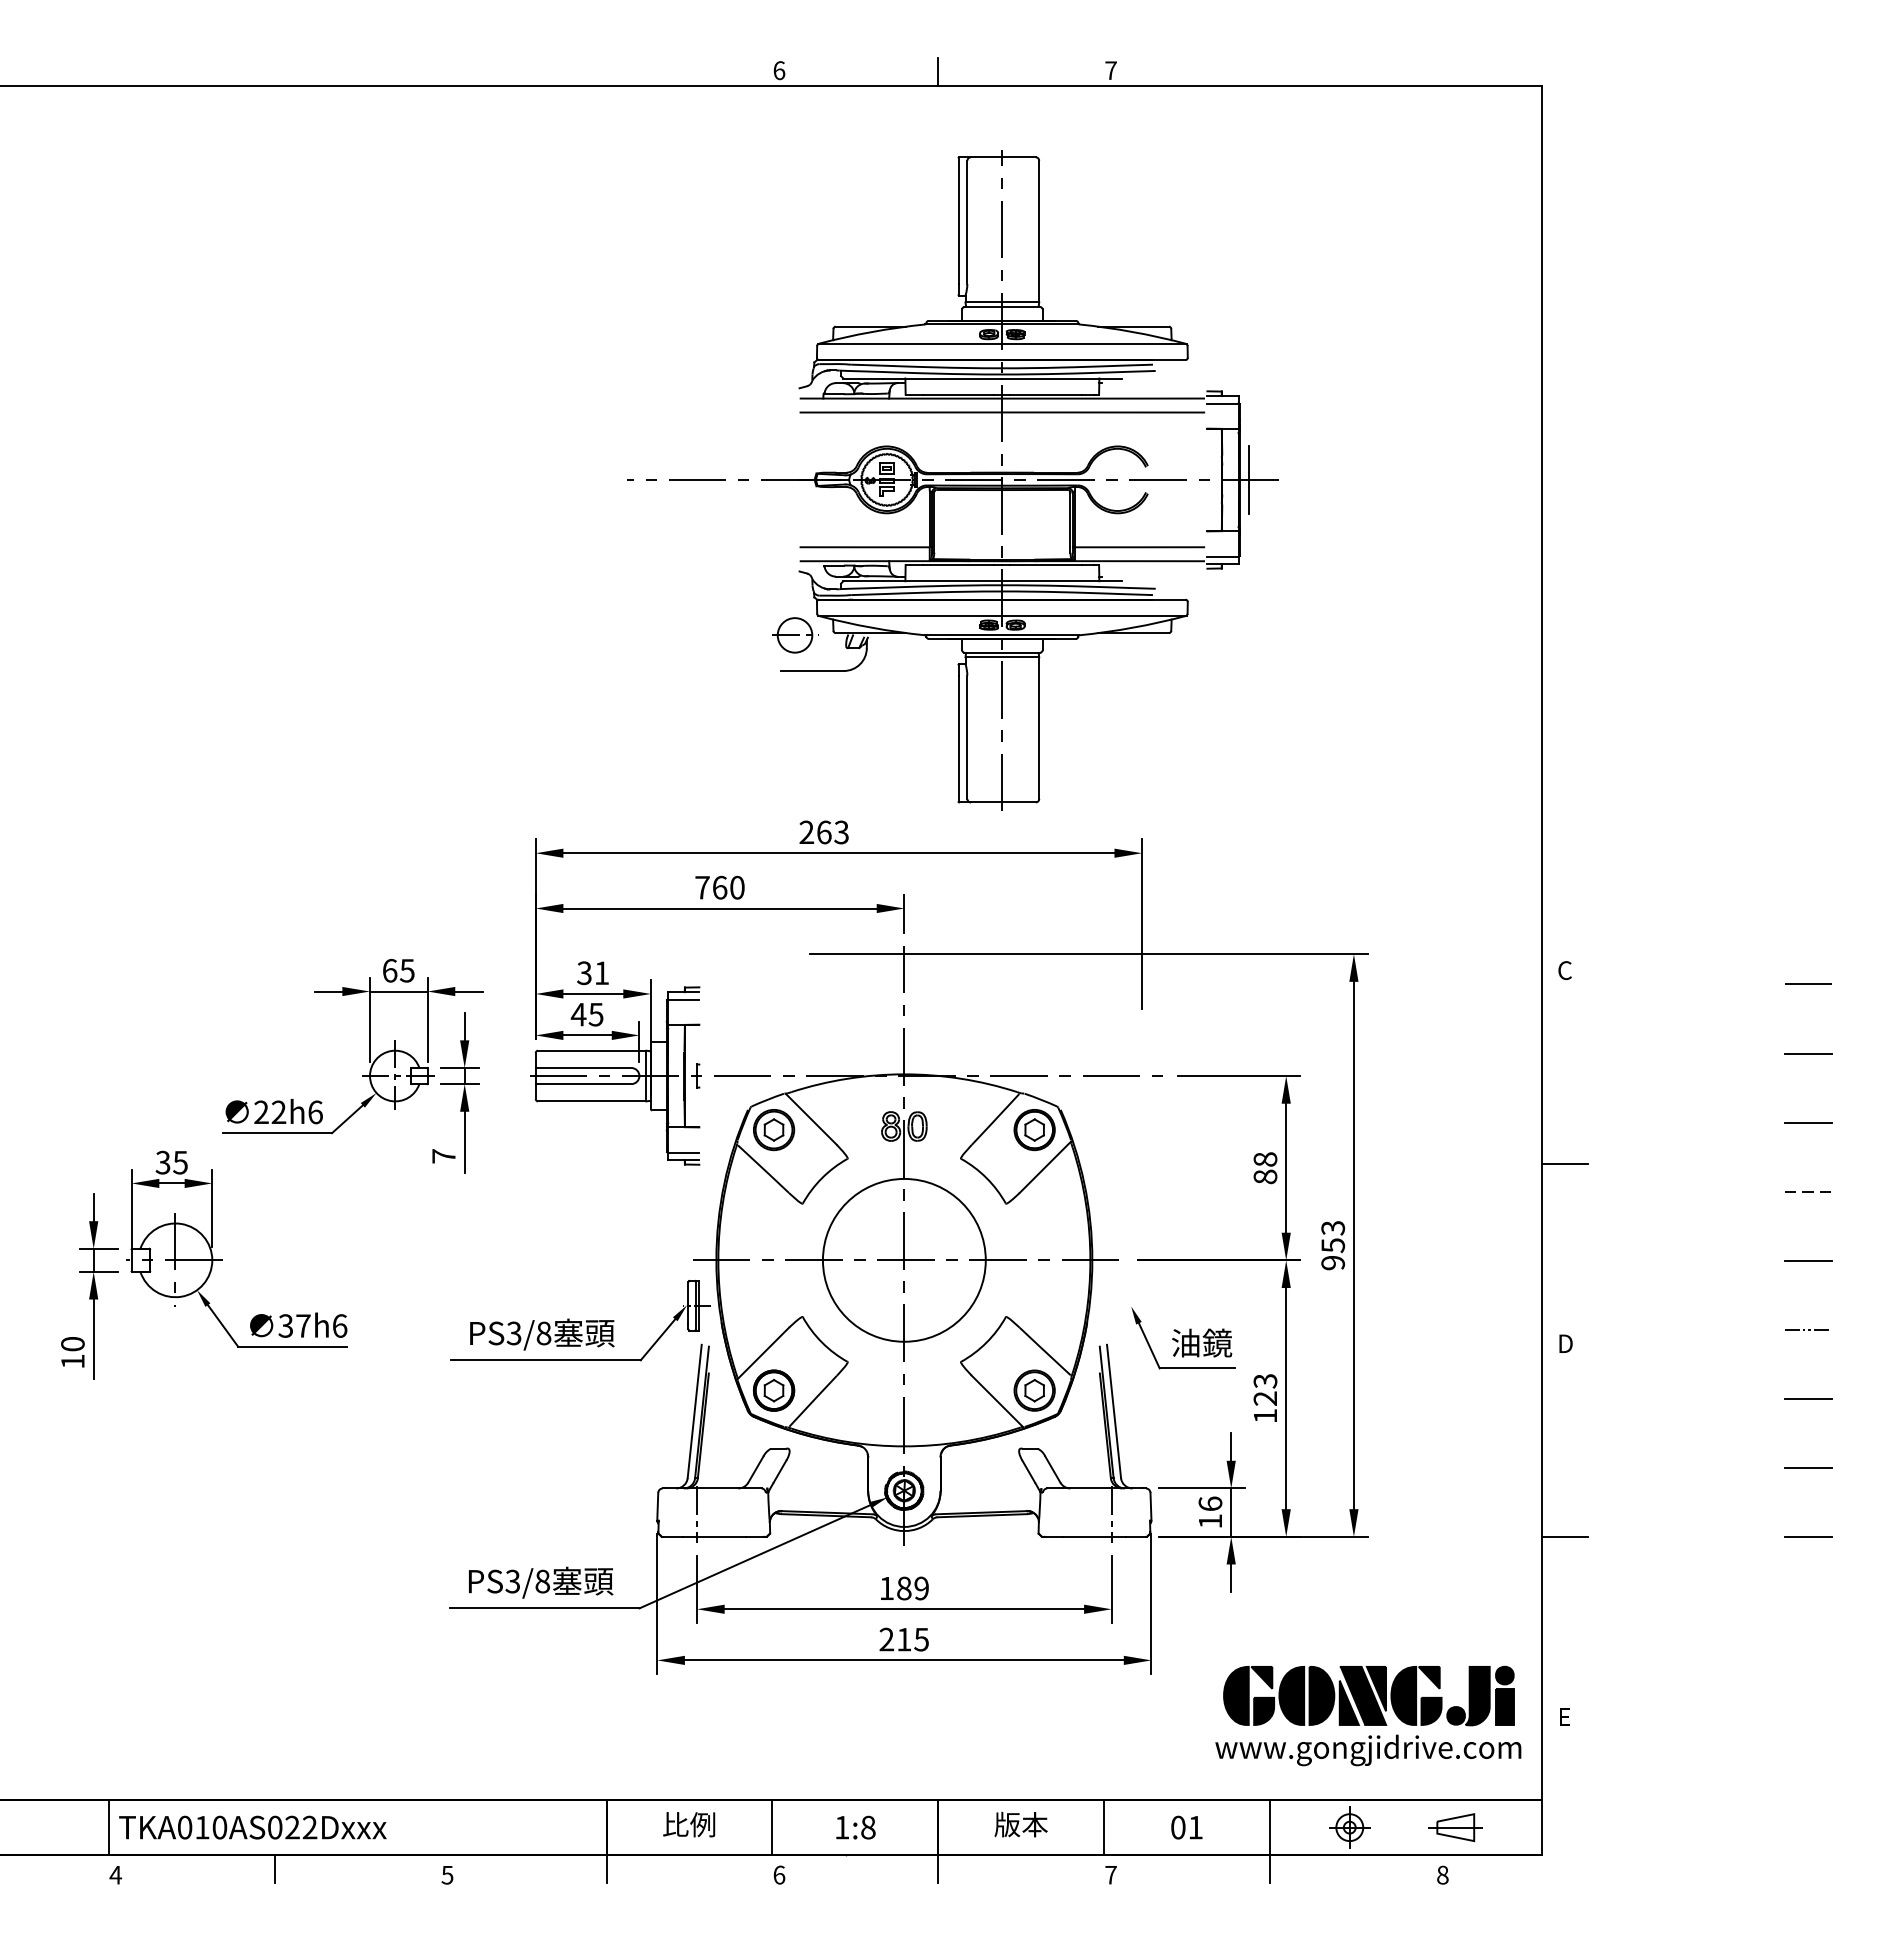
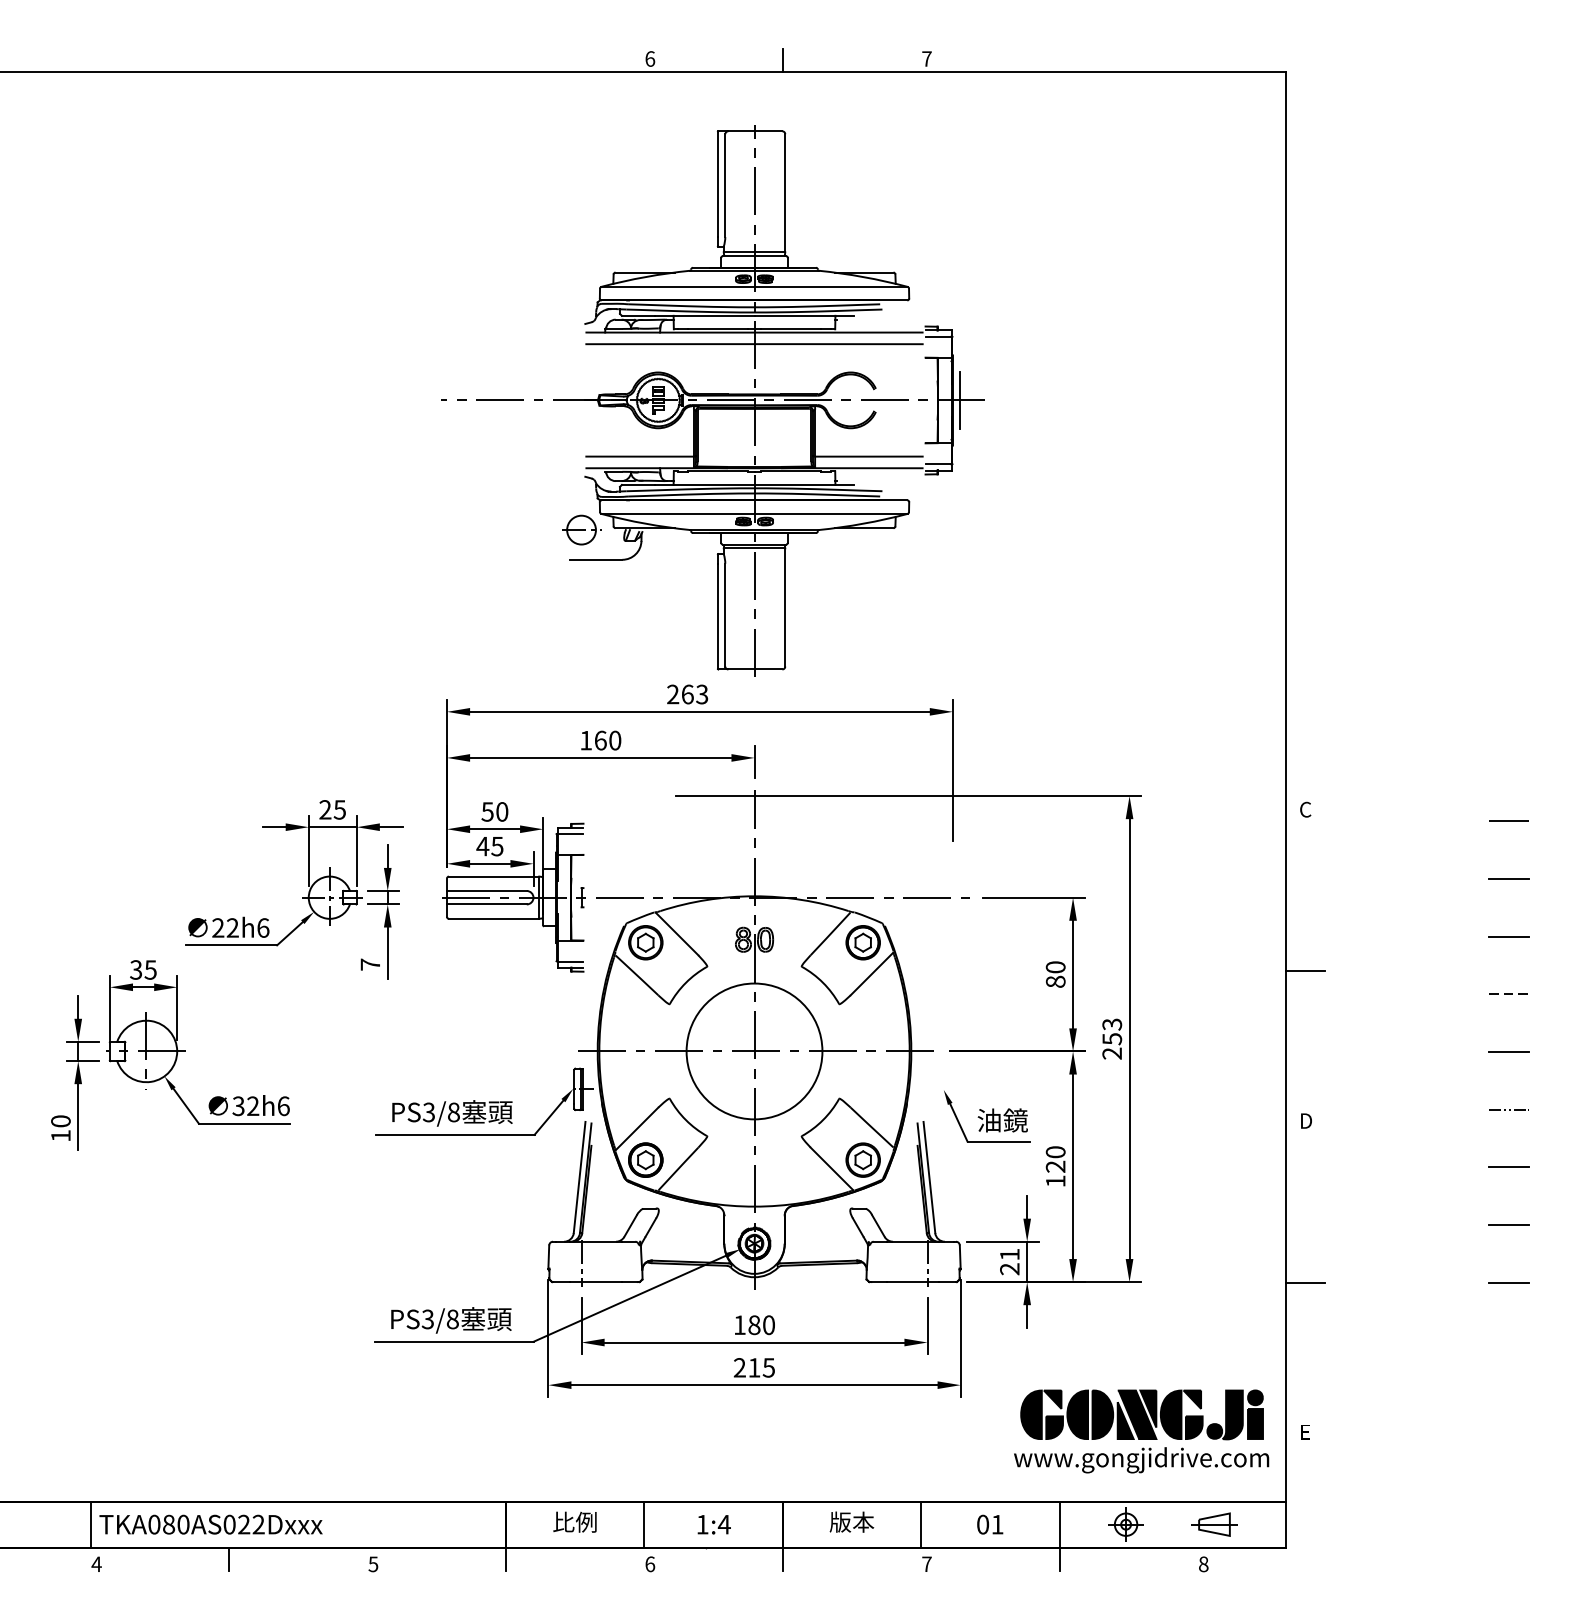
part: (952, 480) -> (712, 400), moved
text: (702, 887) -> (586, 740), 760 -> 160
text: (389, 970) -> (325, 809), 65 -> 25
text: (593, 973) -> (495, 812), 31 -> 50
text: (1265, 1159) -> (1055, 967), 88 -> 80
text: (1333, 1262) -> (1112, 1053), 953 -> 253
text: (303, 1325) -> (253, 1105), 37h6 -> 32h6
text: (1265, 1381) -> (1055, 1152), 123 -> 120
text: (1210, 1512) -> (1009, 1261), 16 -> 21
text: (921, 1588) -> (768, 1325), 189 -> 180
text: (202, 1827) -> (169, 1524), TKA010AS022Dxxx -> TKA080AS022Dxxx
text: (868, 1827) -> (724, 1524), 1:8 -> 1:4

